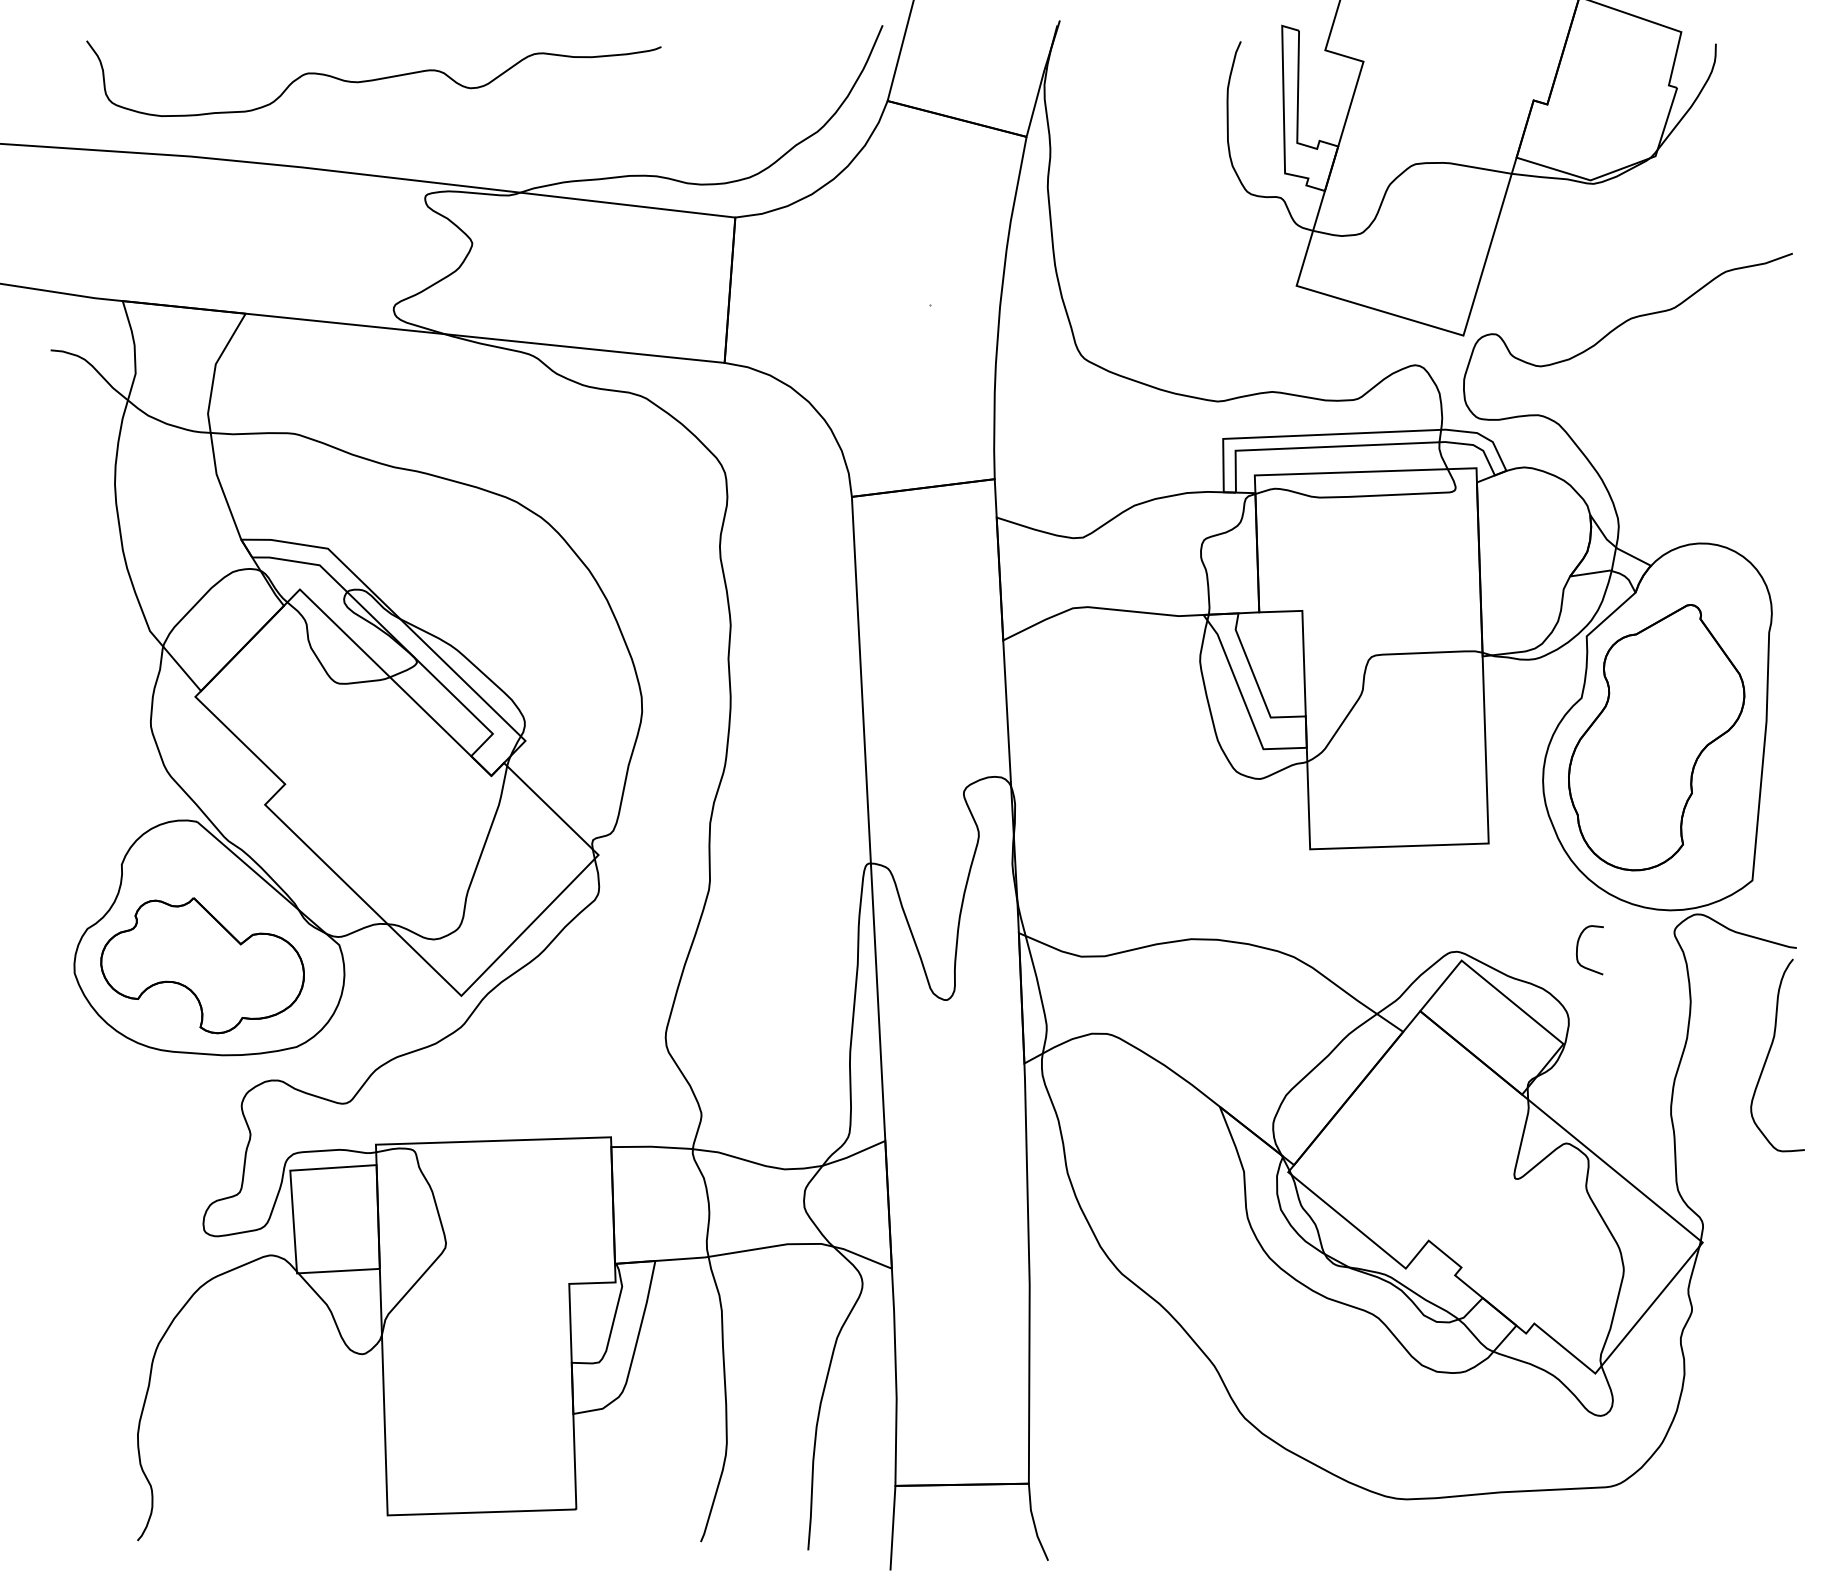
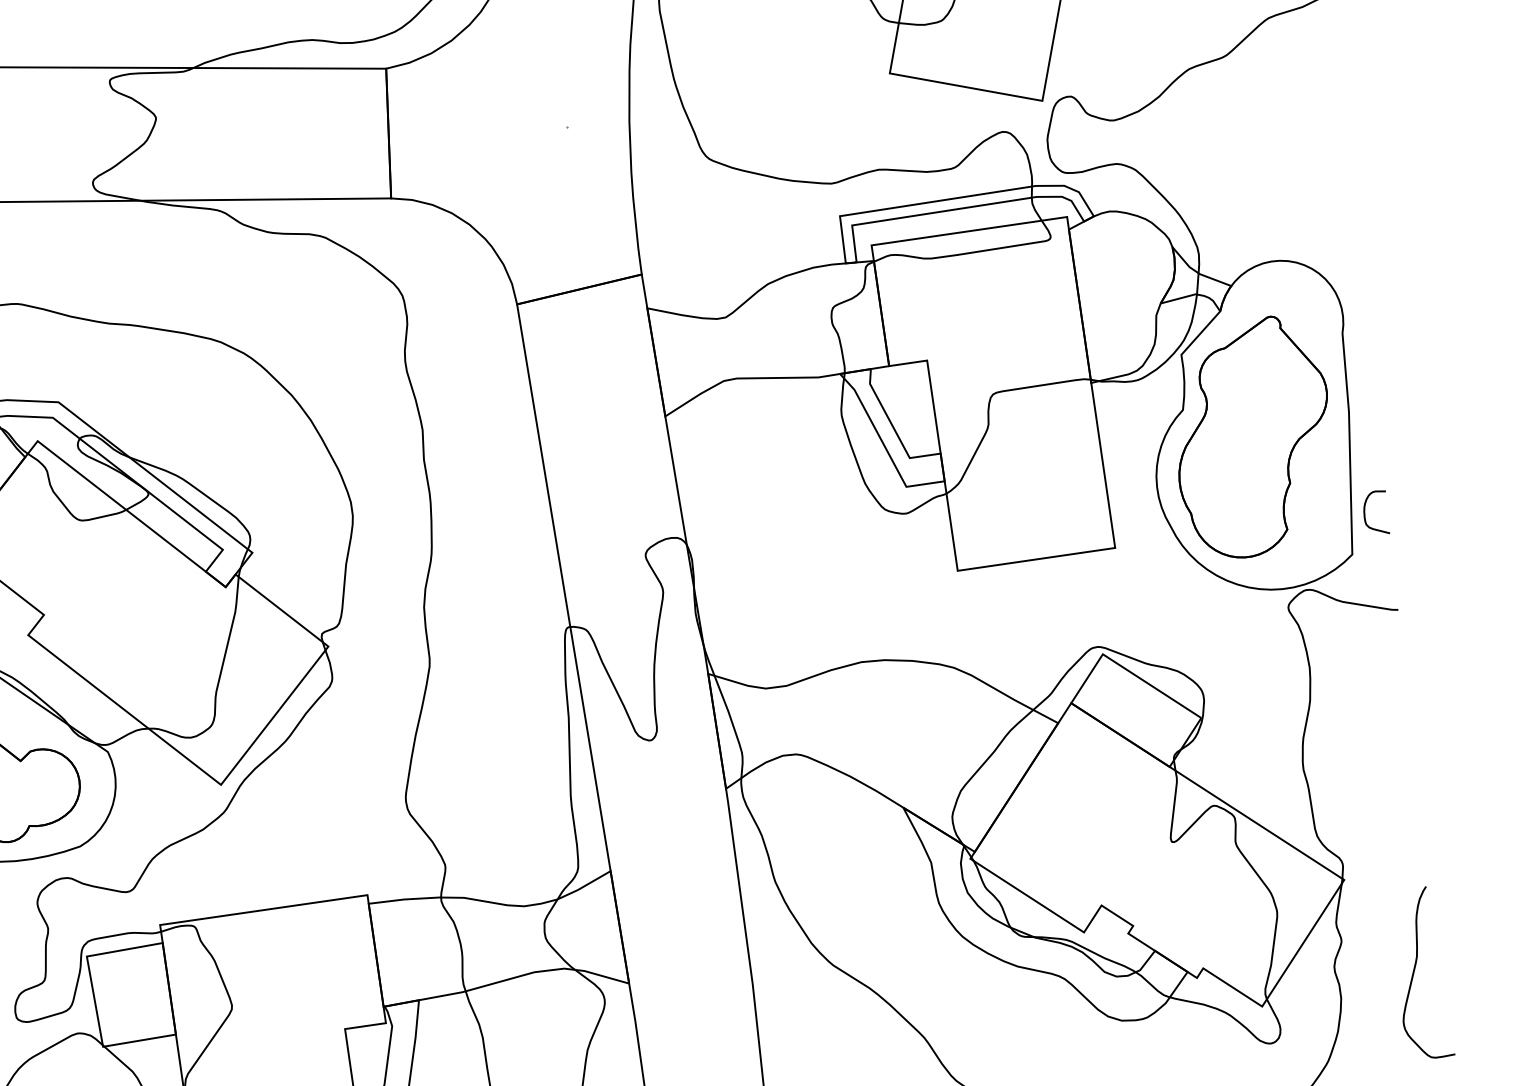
curve: (1578, 946) -> (1365, 510), moved
curve: (1770, 1051) -> (1415, 970), moved

